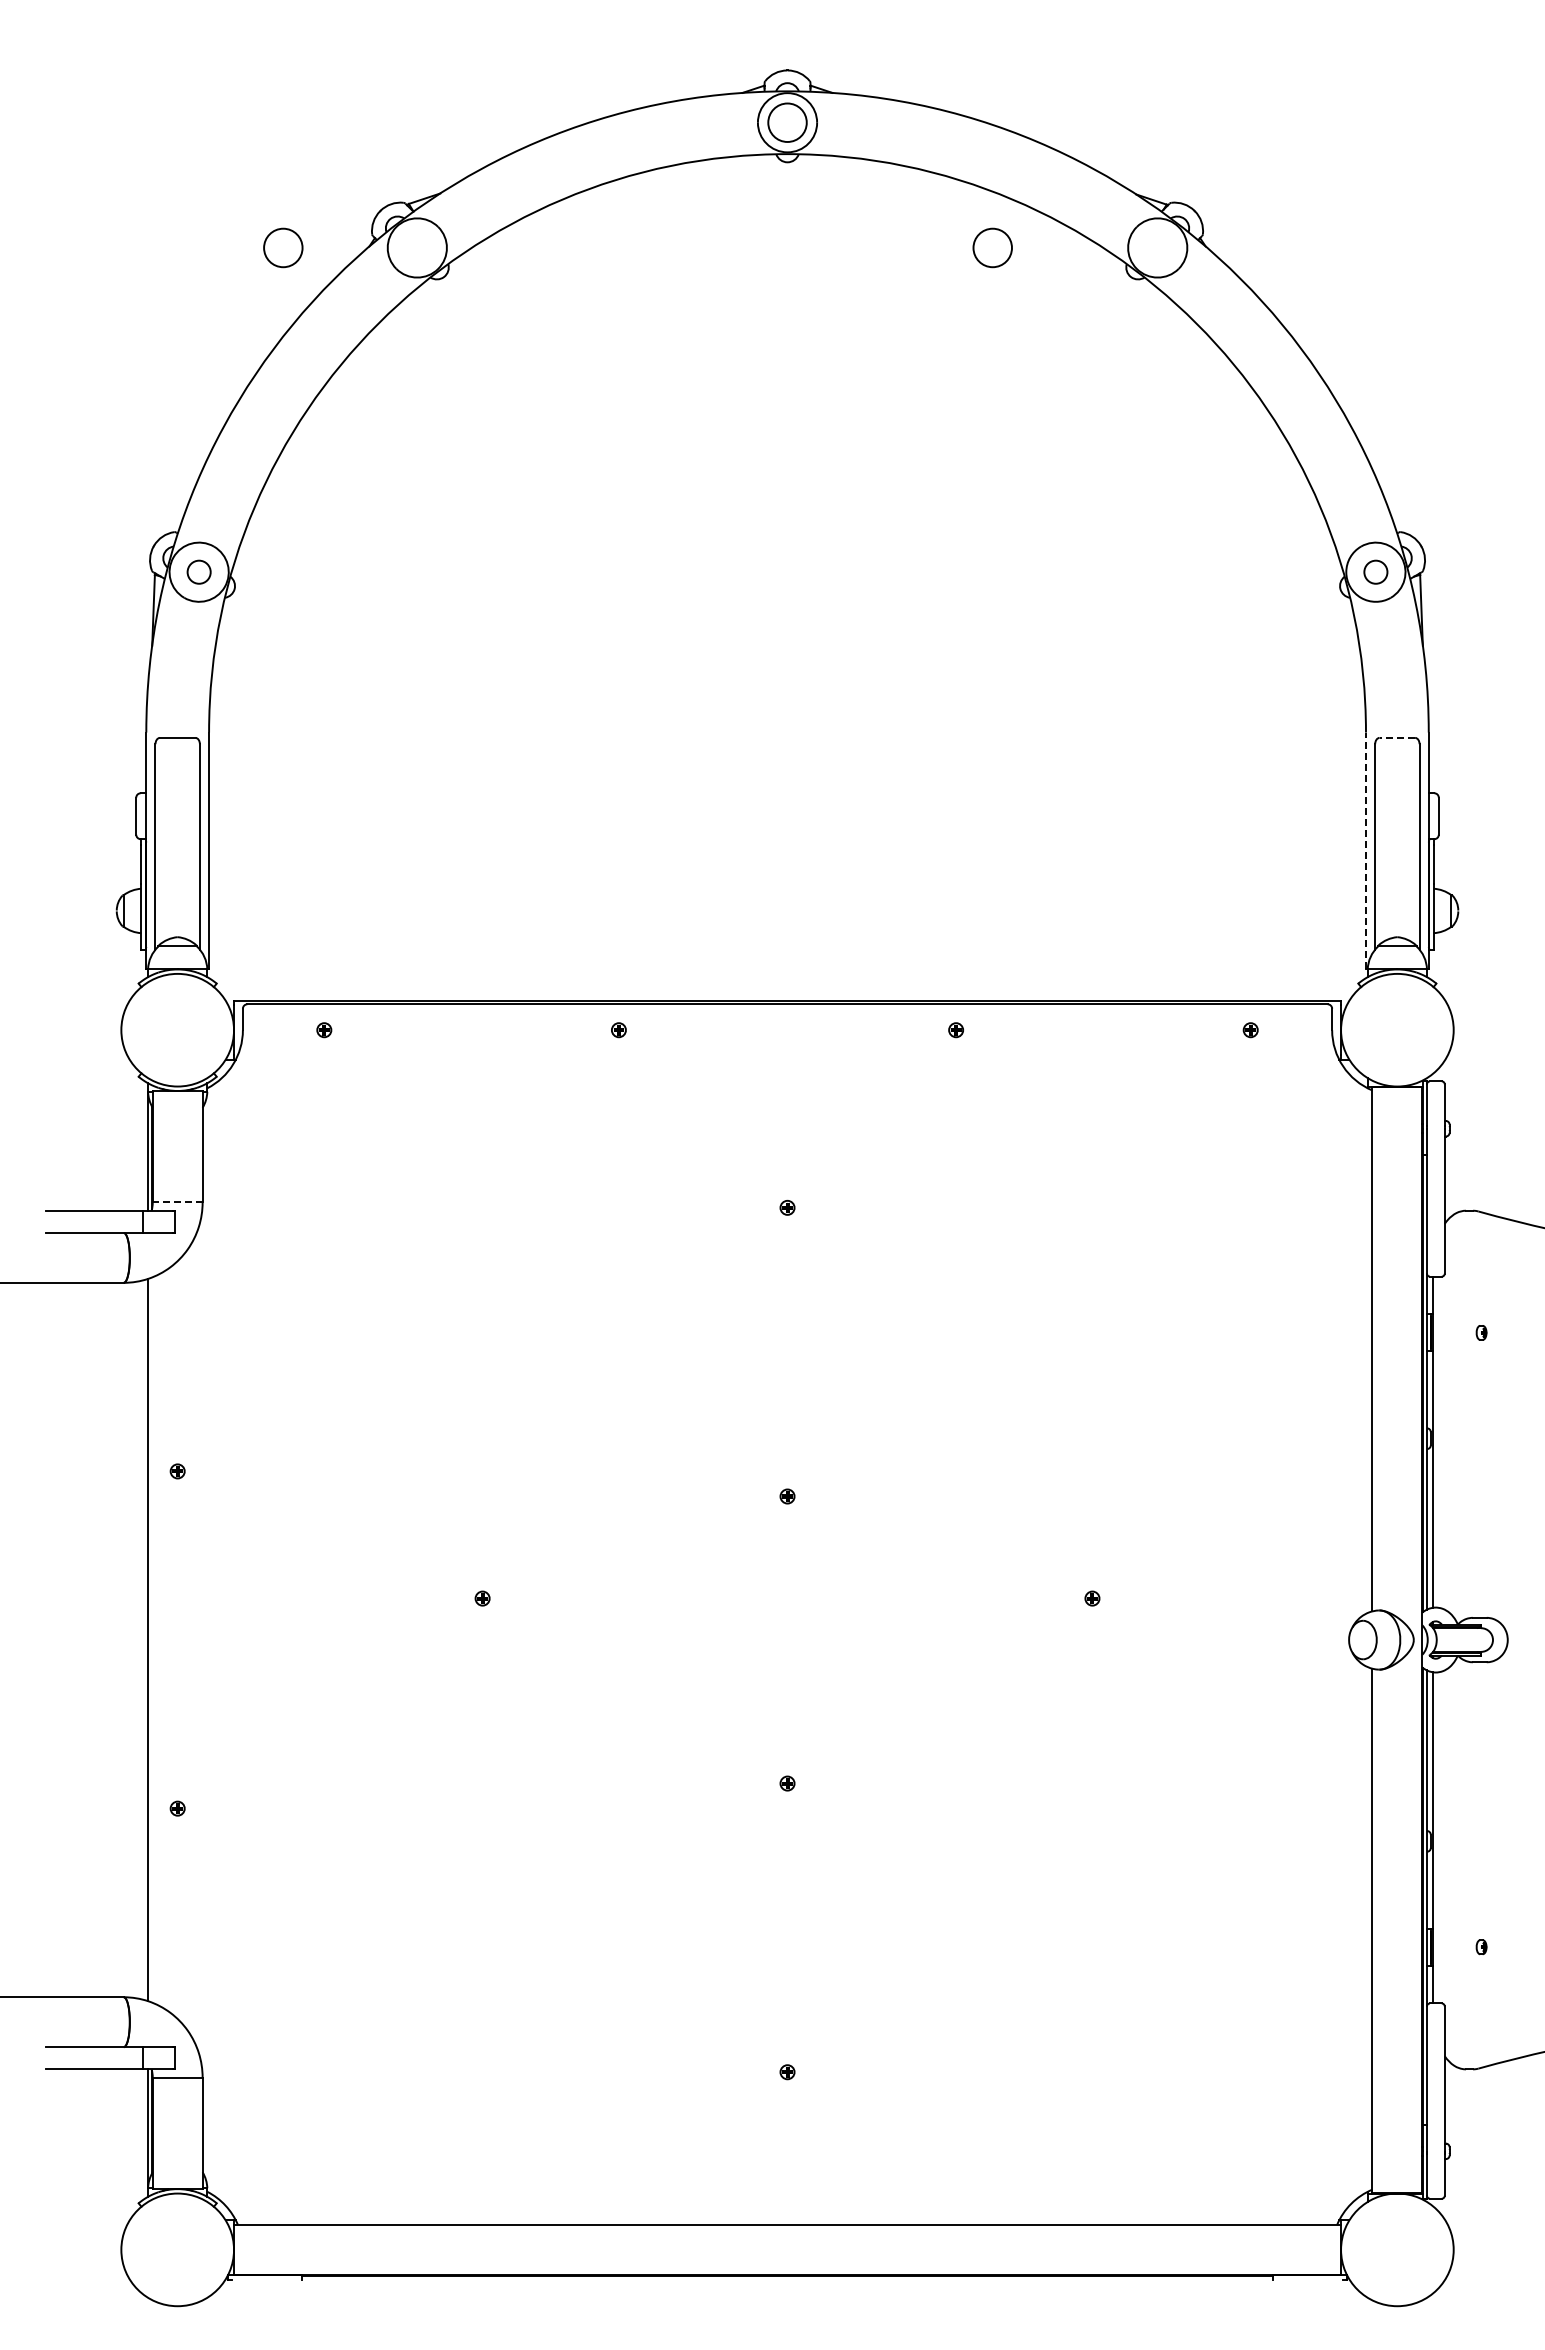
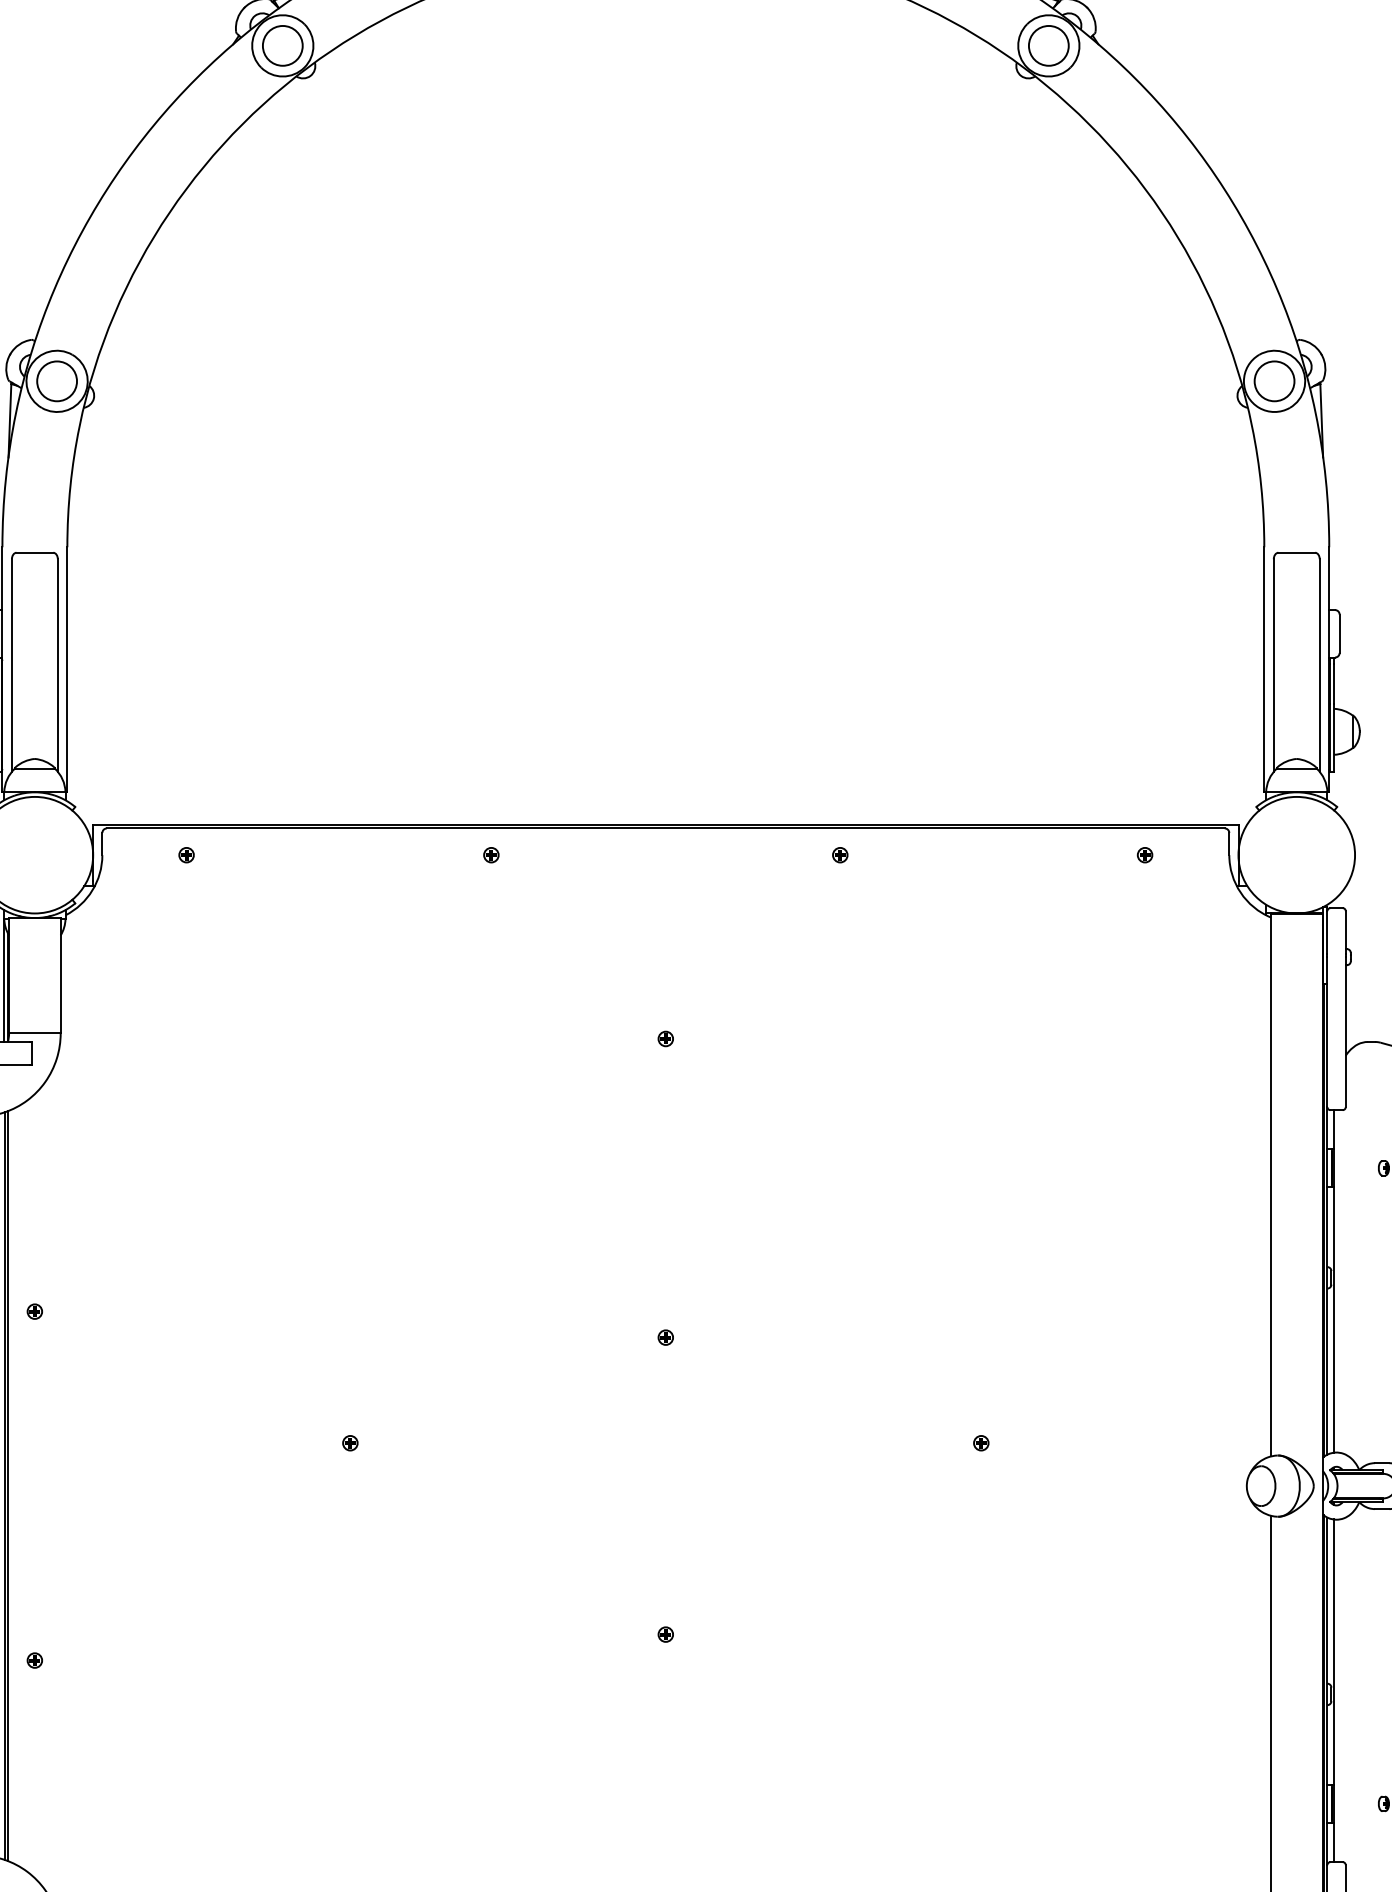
circle: (283, 247) -> (282, 45), moved
circle: (992, 247) -> (1048, 45), moved
circle: (198, 571) -> (56, 380), size x1.67
circle: (1375, 571) -> (1274, 380), size x1.67
line: (1397, 737) -> (1296, 552), dashed -> solid
line: (1365, 850) -> (1263, 669), dashed -> solid
line: (177, 1202) -> (34, 1033), dashed -> solid
line: (151, 1639) -> (7, 1485), added

